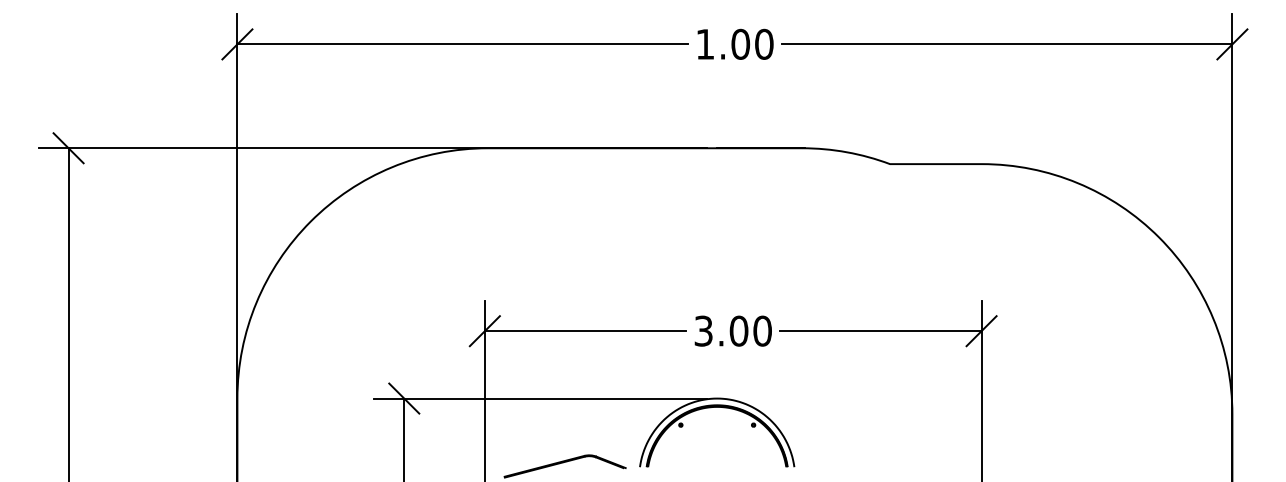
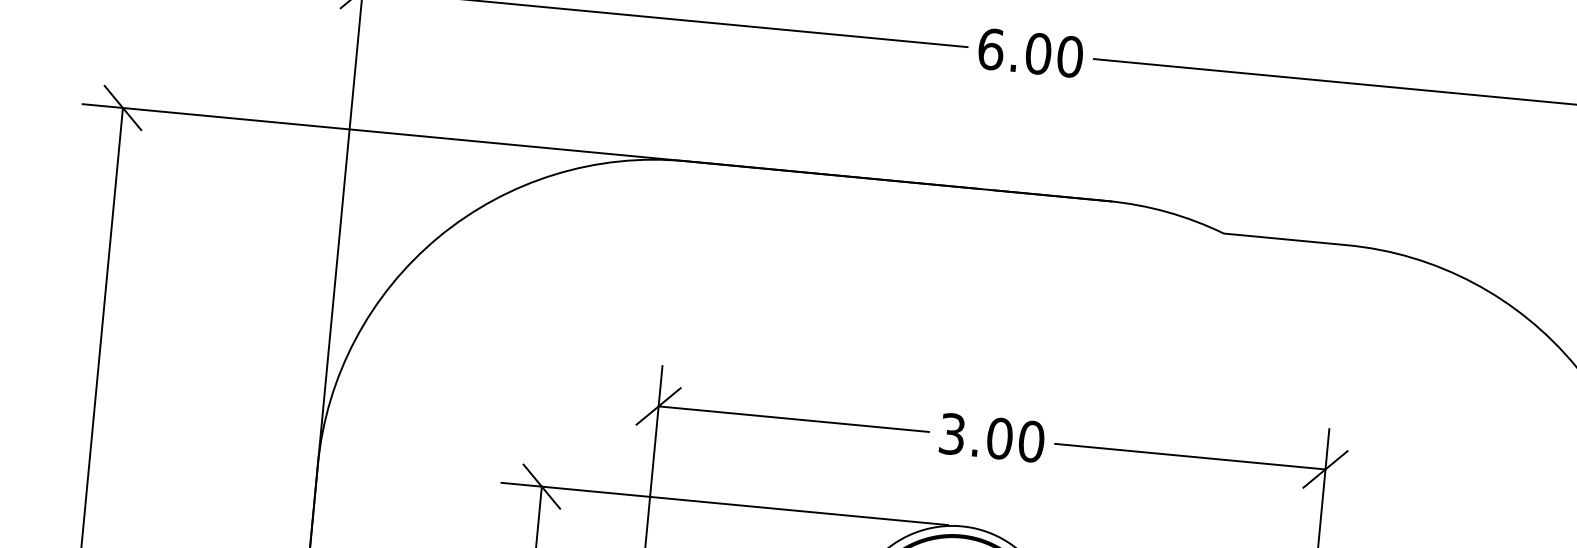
text: (705, 43) -> (991, 48), 1.00 -> 6.00

